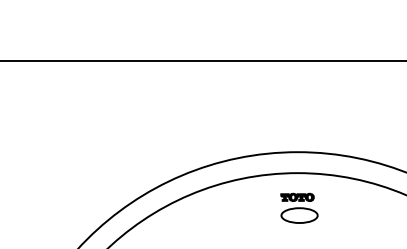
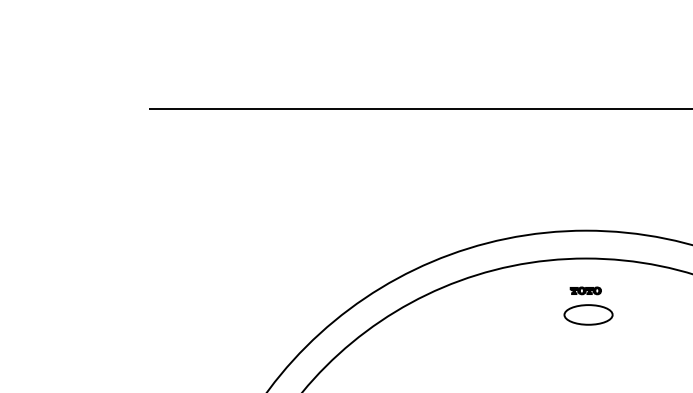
part: (297, 197) -> (585, 290), size x0.7

